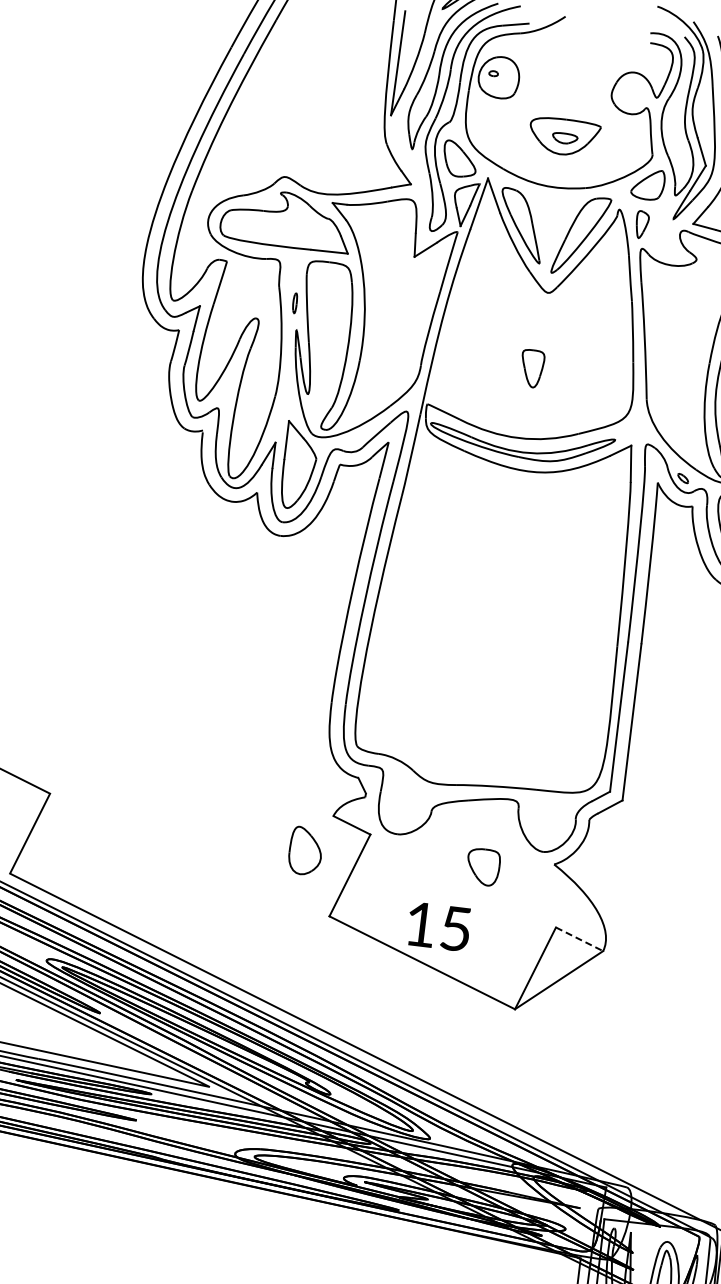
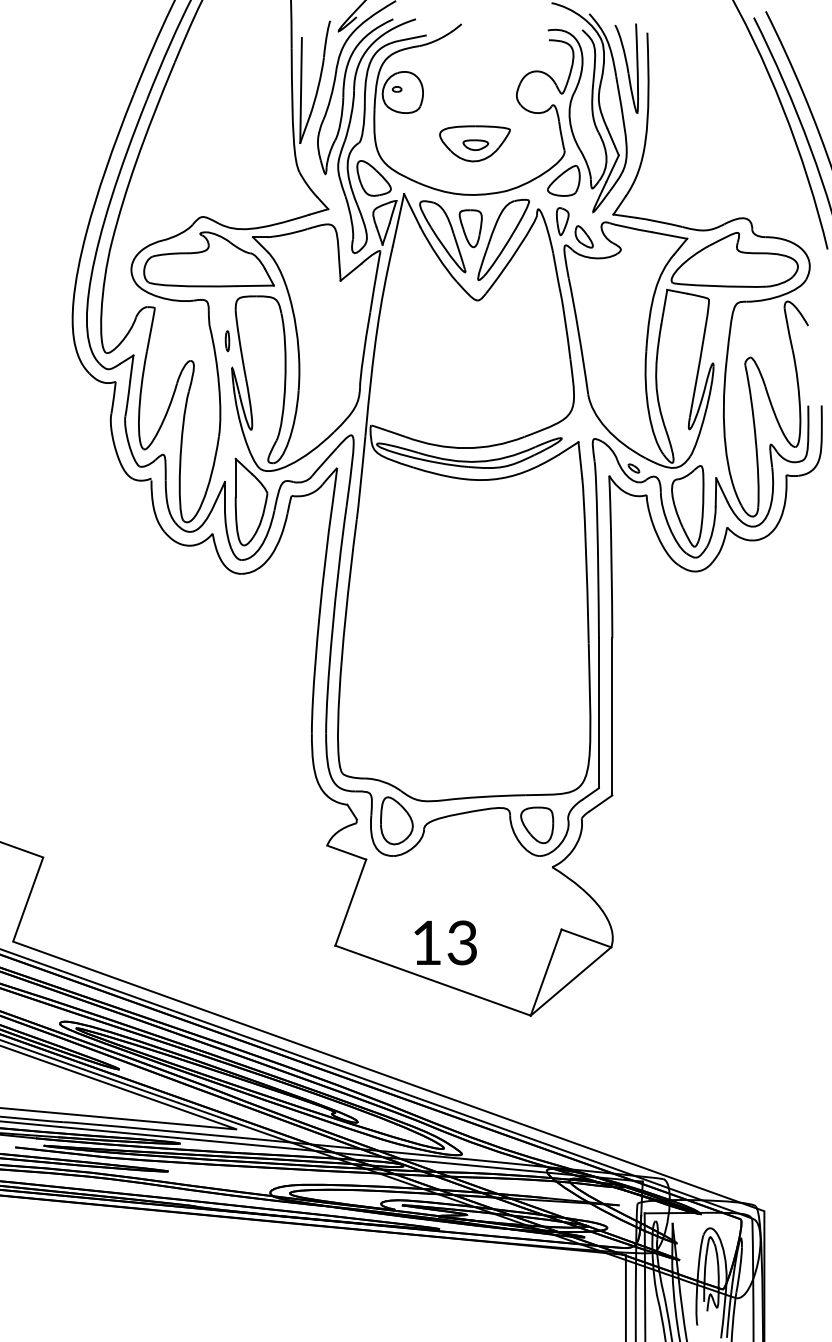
part: (661, 242) -> (583, 236), added
part: (531, 368) -> (470, 228), moved
part: (305, 850) -> (396, 820), moved
part: (483, 867) -> (537, 825), moved
text: (455, 928) -> (461, 942), 15 -> 13
line: (579, 939) -> (586, 938), dashed -> solid

